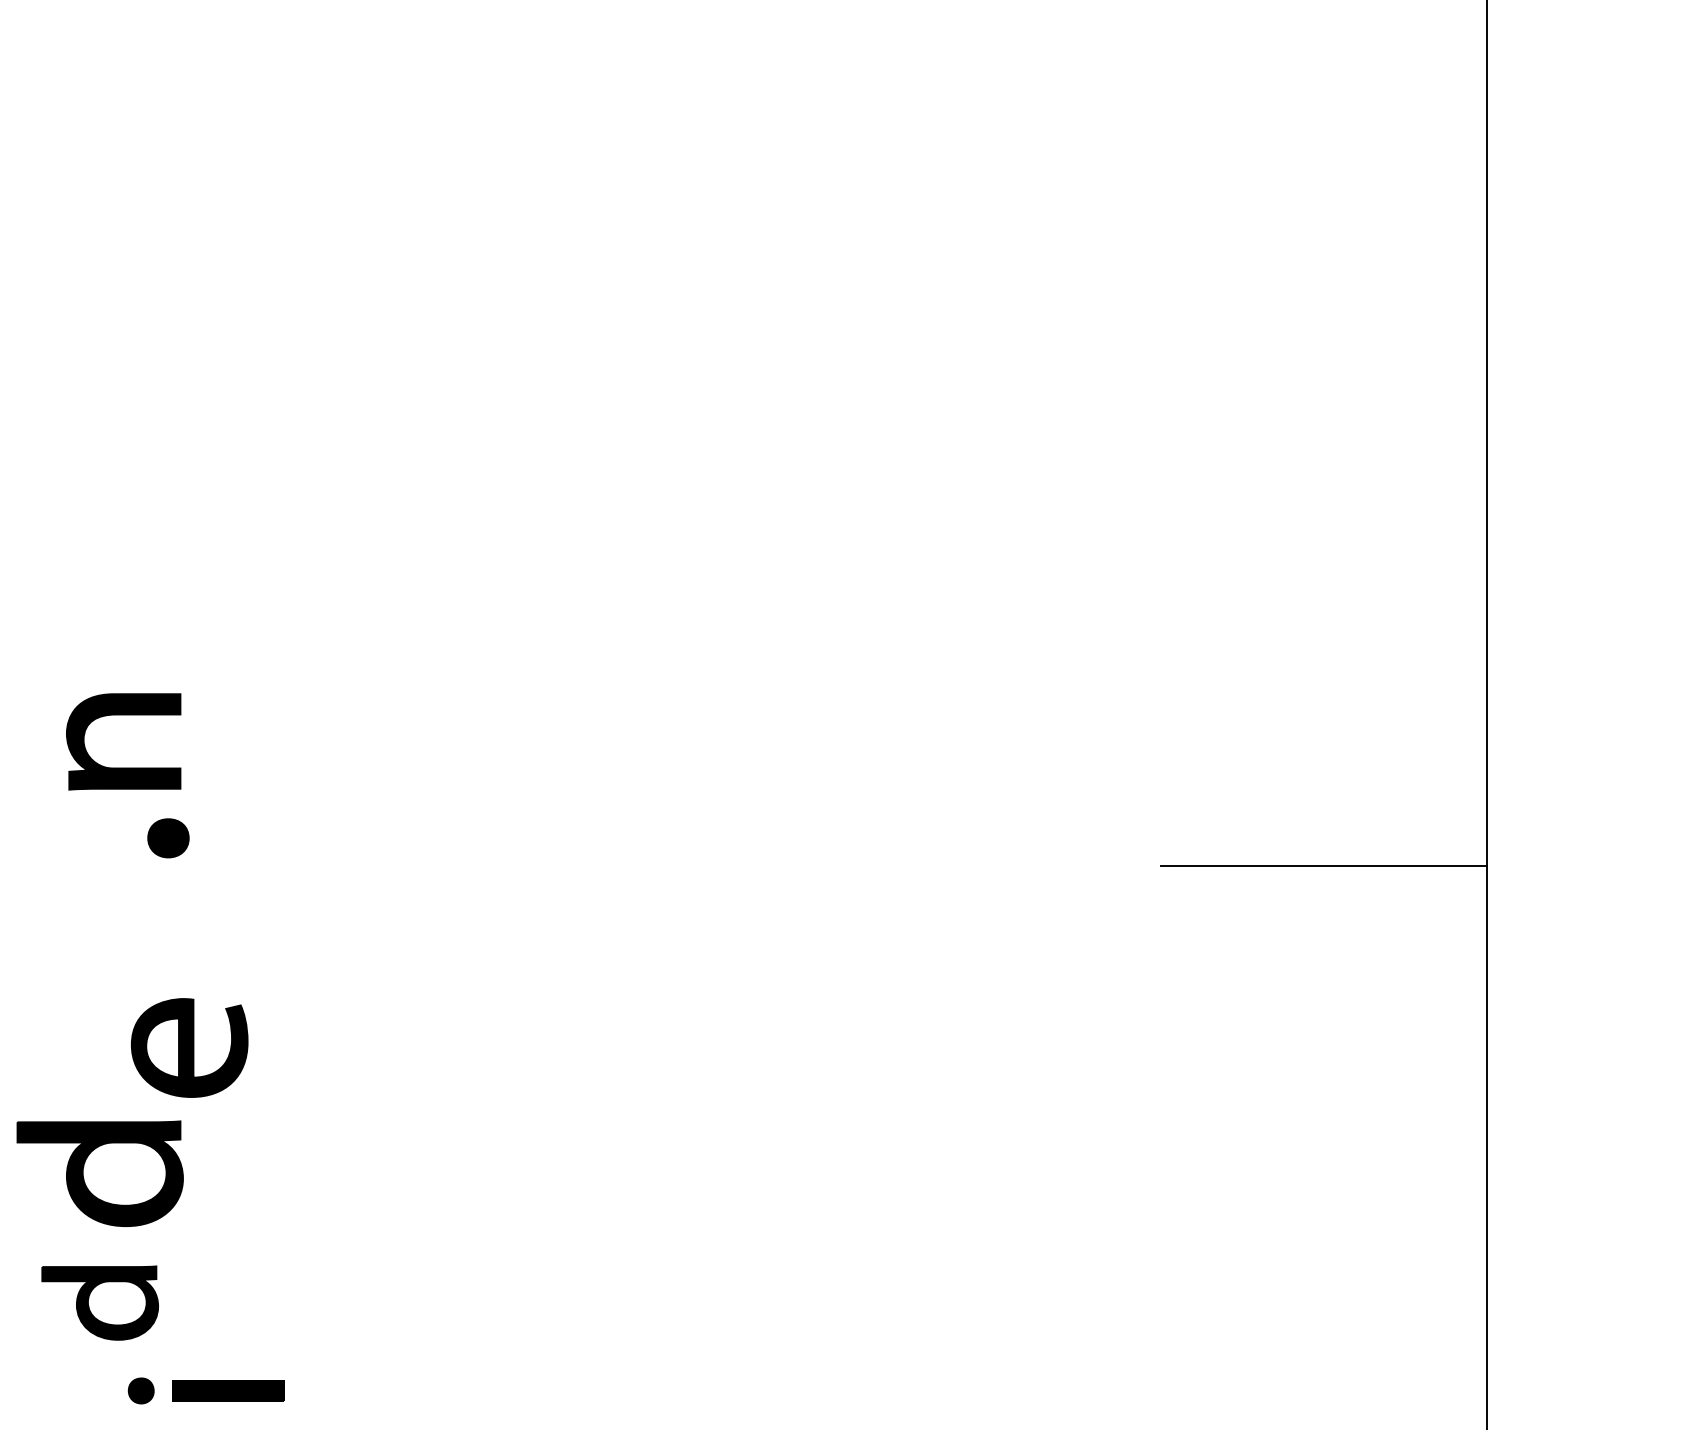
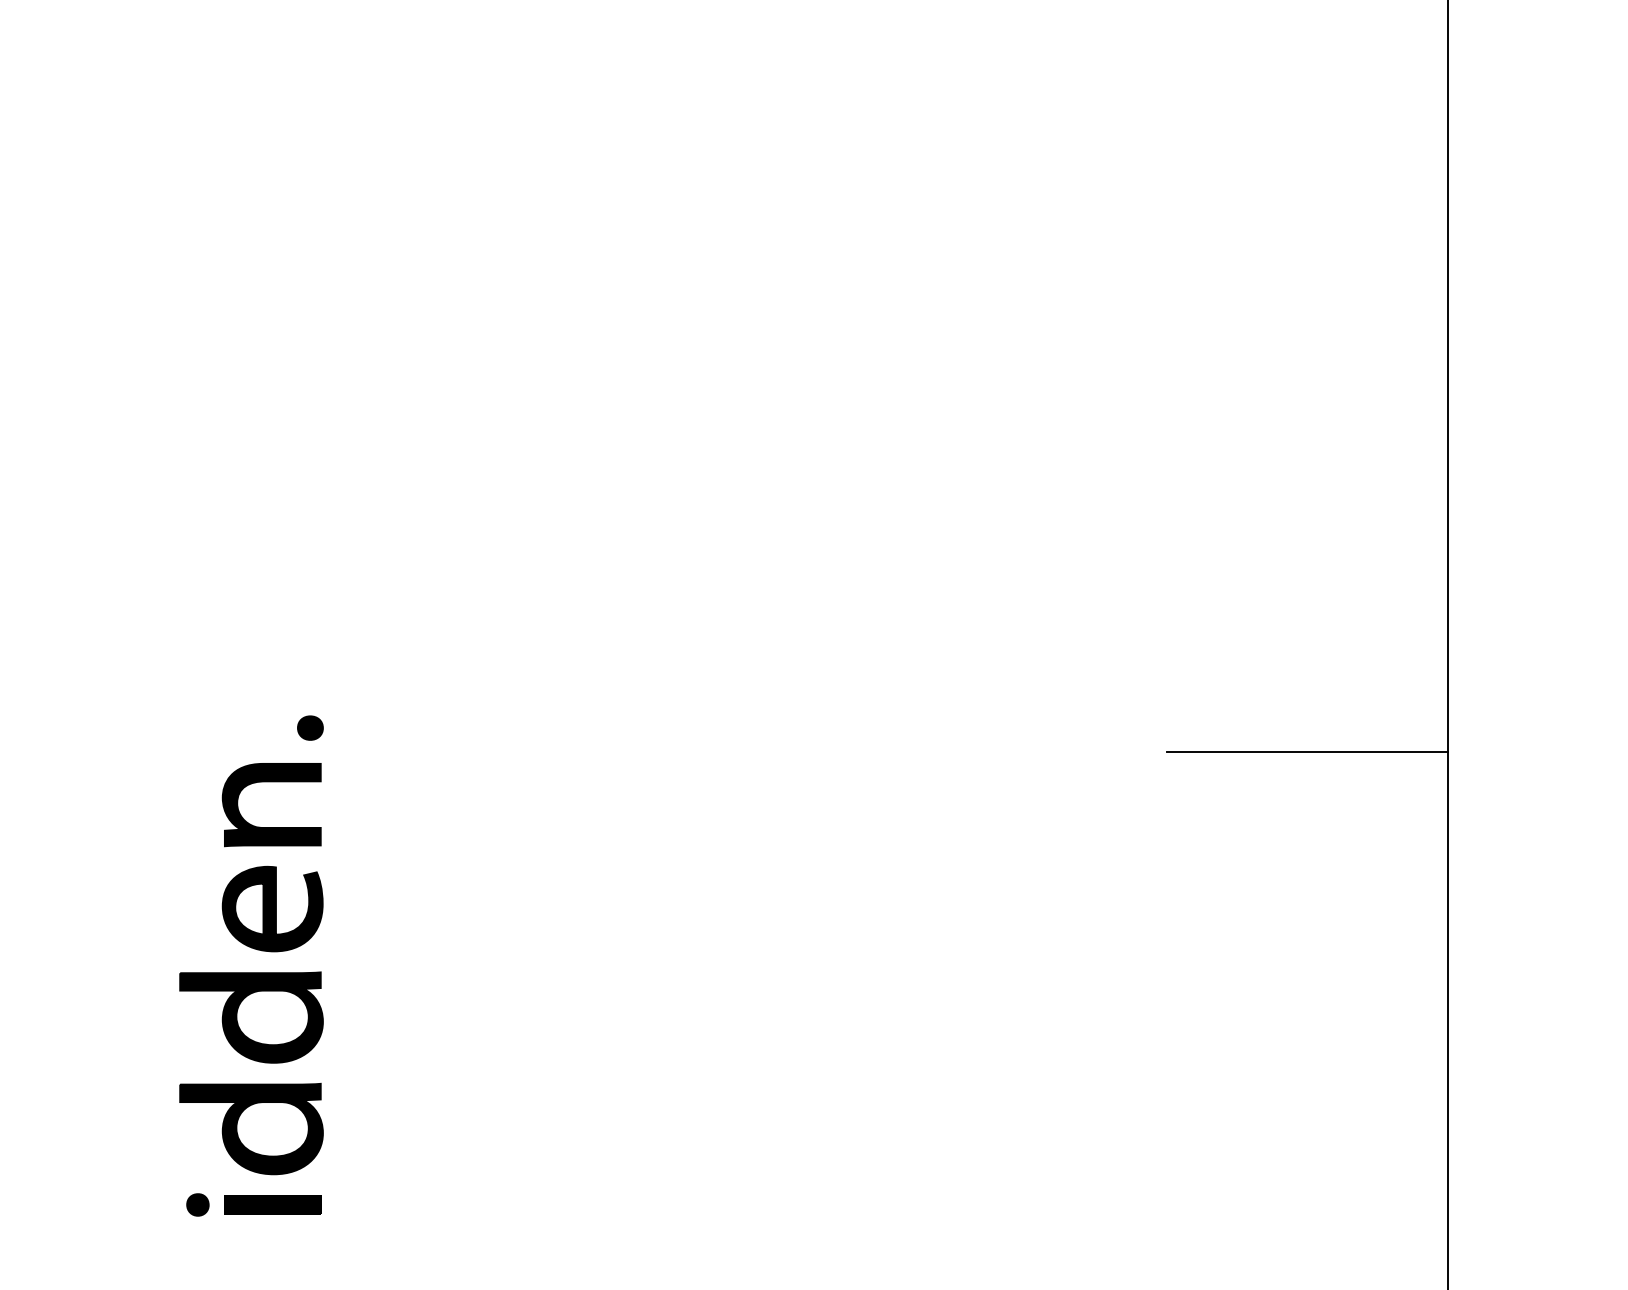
part: (123, 767) -> (271, 827), moved
part: (168, 837) -> (310, 727), size x0.71
part: (189, 1047) -> (272, 908), moved
part: (100, 1303) -> (251, 1129), size x1.43
part: (205, 1390) -> (253, 1204), moved

